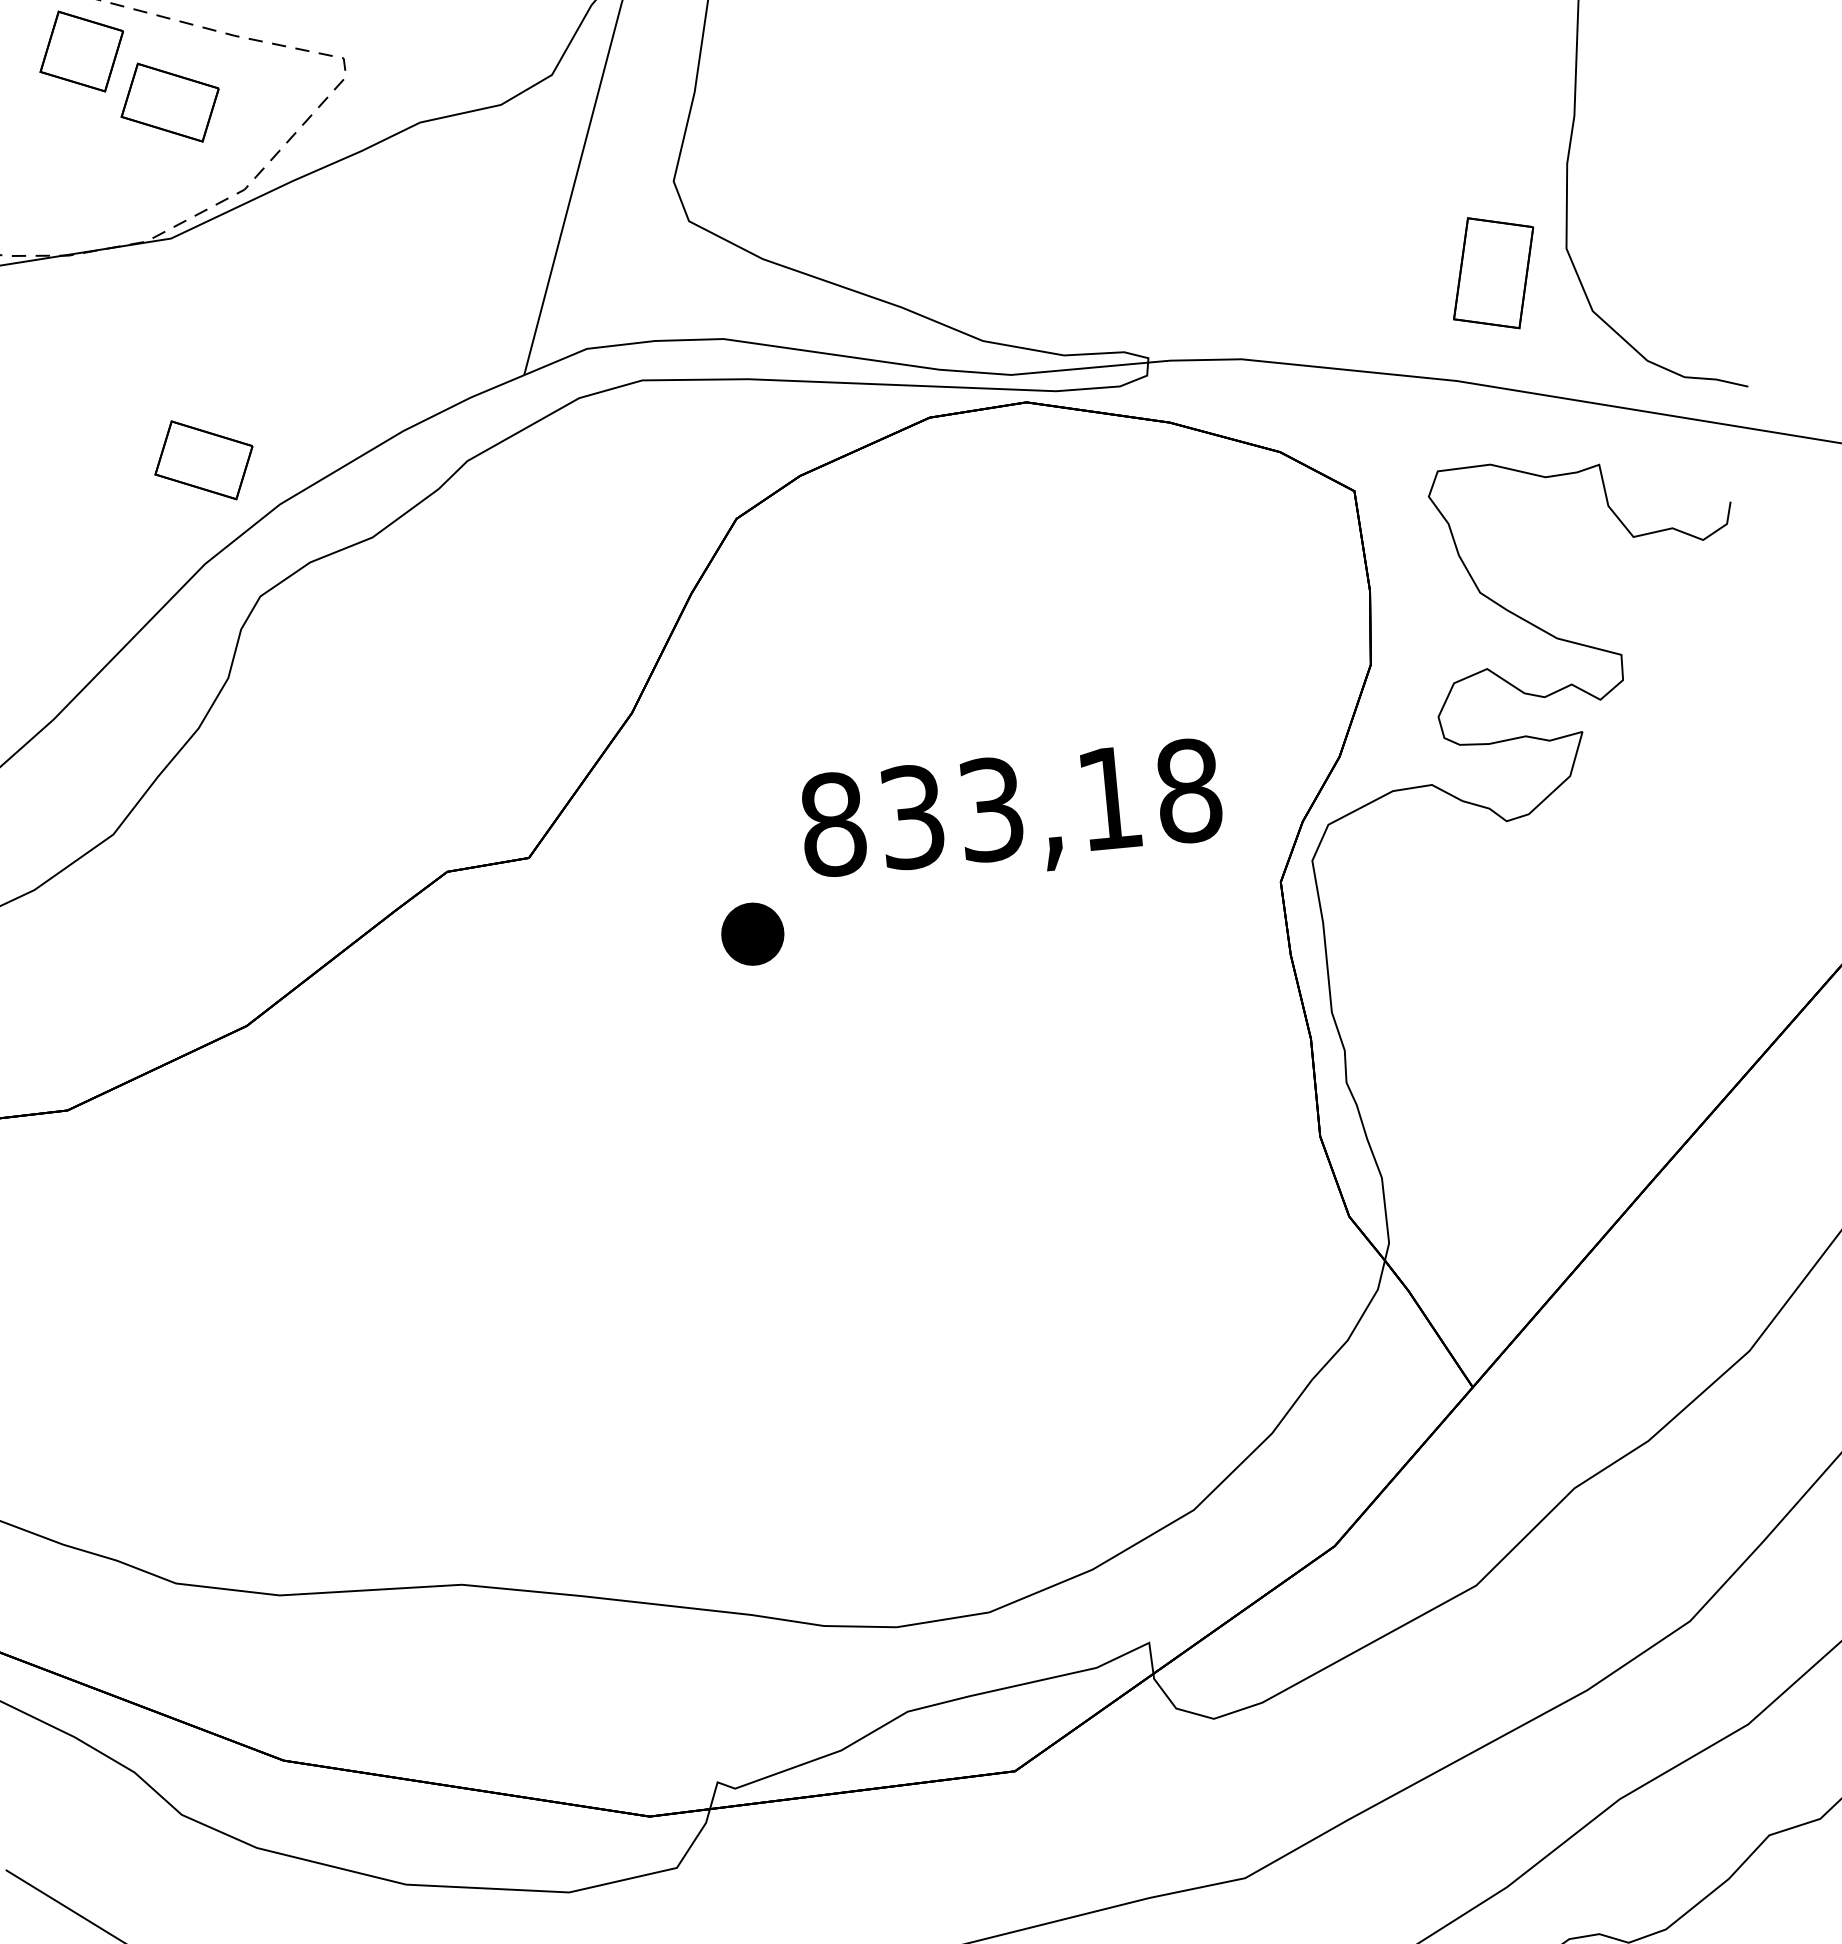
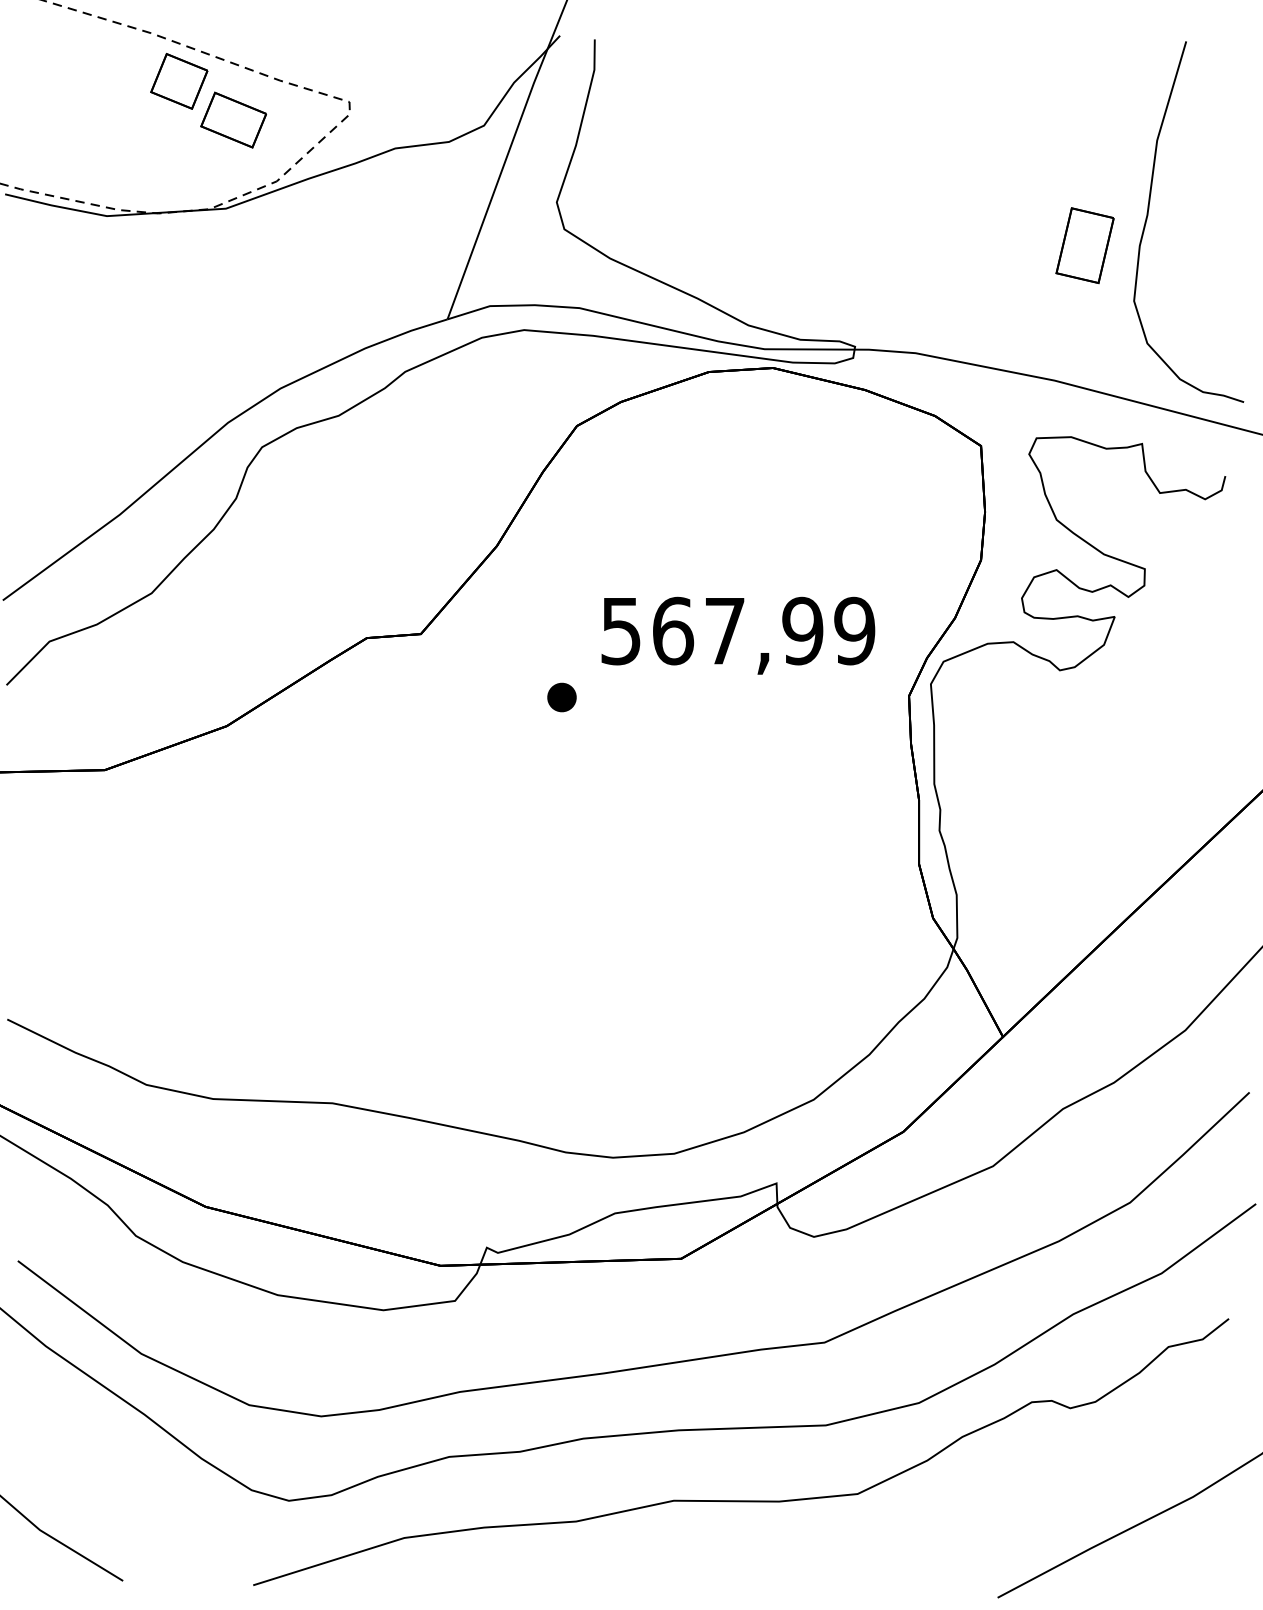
part: (1492, 273) -> (1084, 245), moved
part: (203, 459) -> (233, 354), removed
text: (1011, 806) -> (738, 630), 833,18 -> 567,99
part: (752, 934) -> (561, 697), size x0.71

